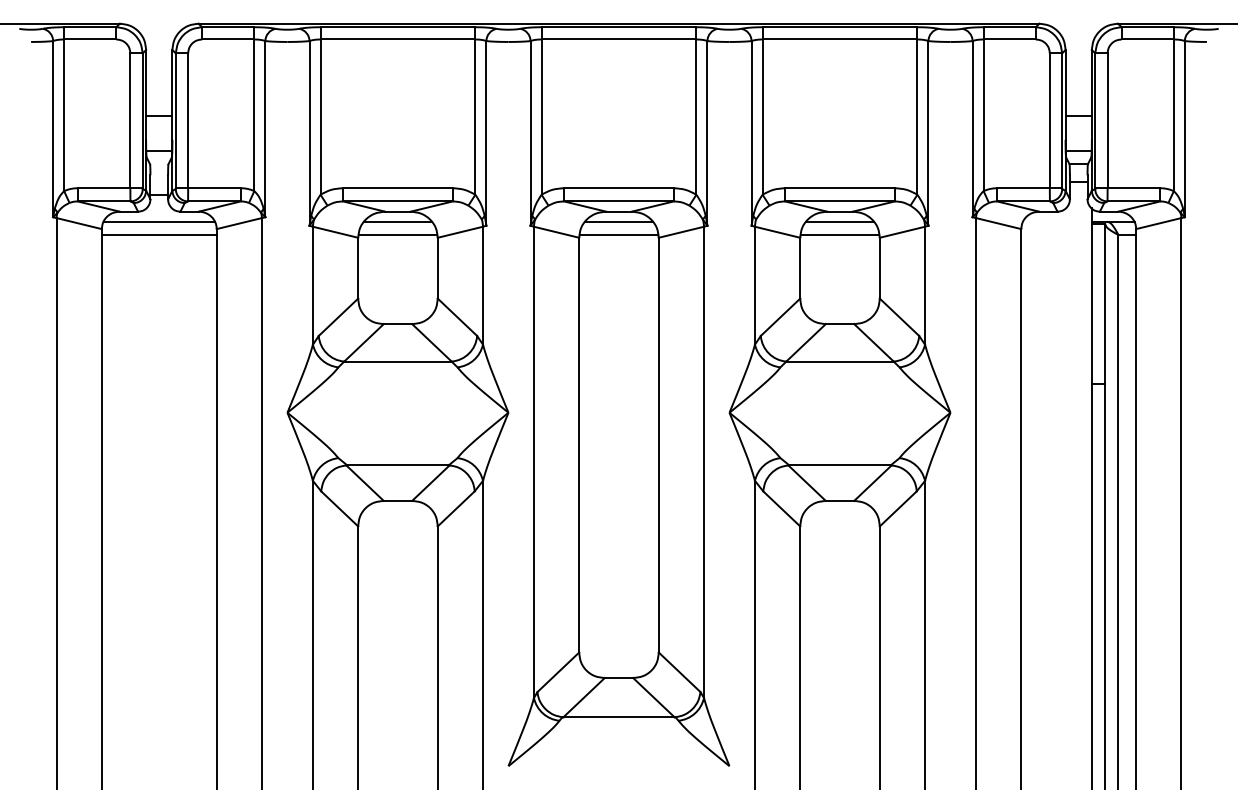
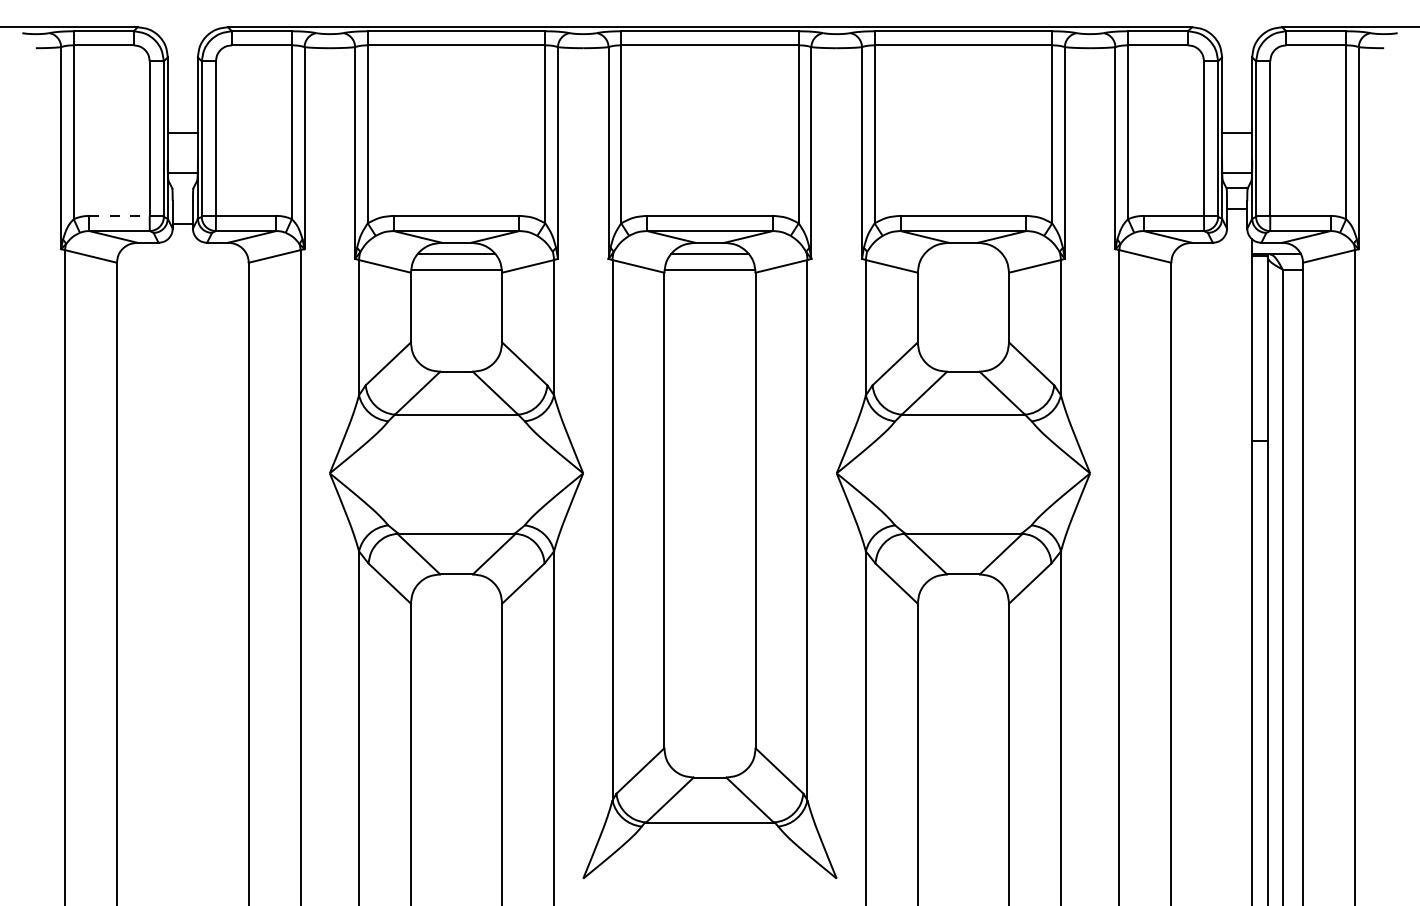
line: (104, 187) -> (120, 215), solid -> dashed
line: (158, 221) -> (182, 254), removed
line: (840, 221) -> (963, 254), removed
line: (158, 234) -> (182, 269), removed
line: (840, 234) -> (963, 269), removed

